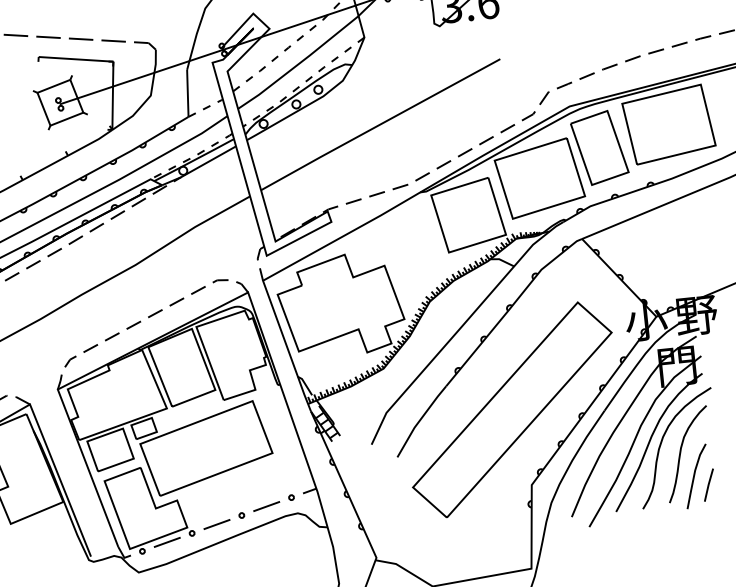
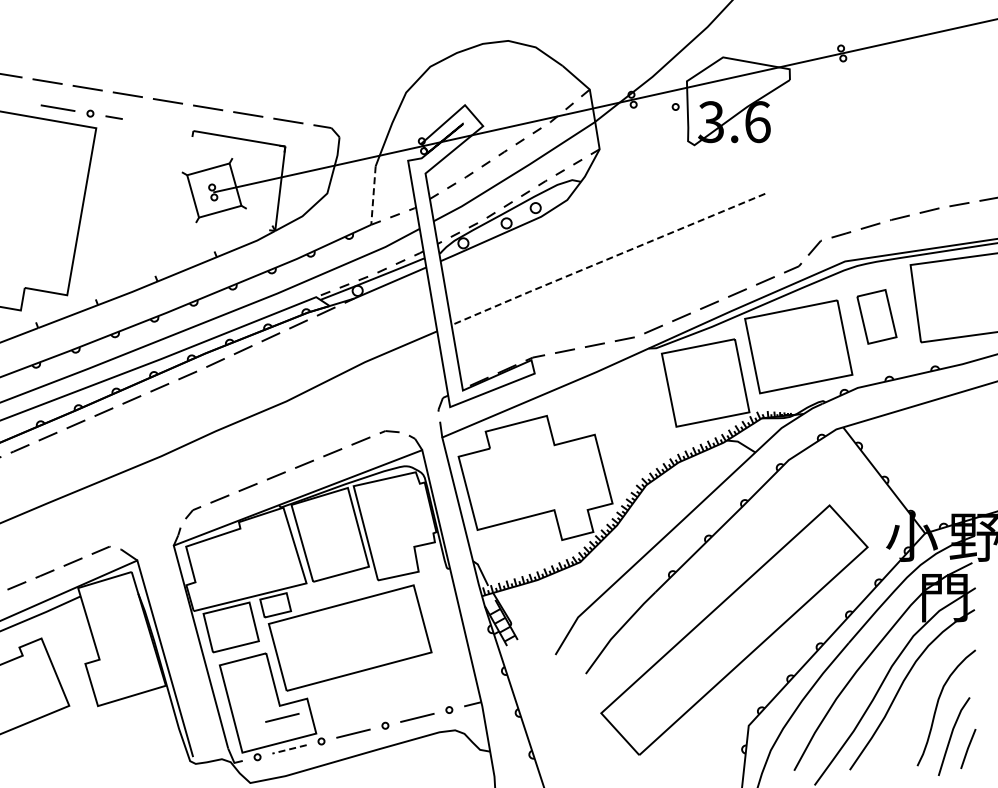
line: (187, 94) -> (373, 196), solid -> dashed
line: (379, 124) -> (607, 259), solid -> dashed
part: (599, 147) -> (876, 316), size x0.6
curve: (661, 445) -> (914, 693), removed
line: (159, 517) -> (282, 717), added
line: (167, 542) -> (289, 749), solid -> dashed

